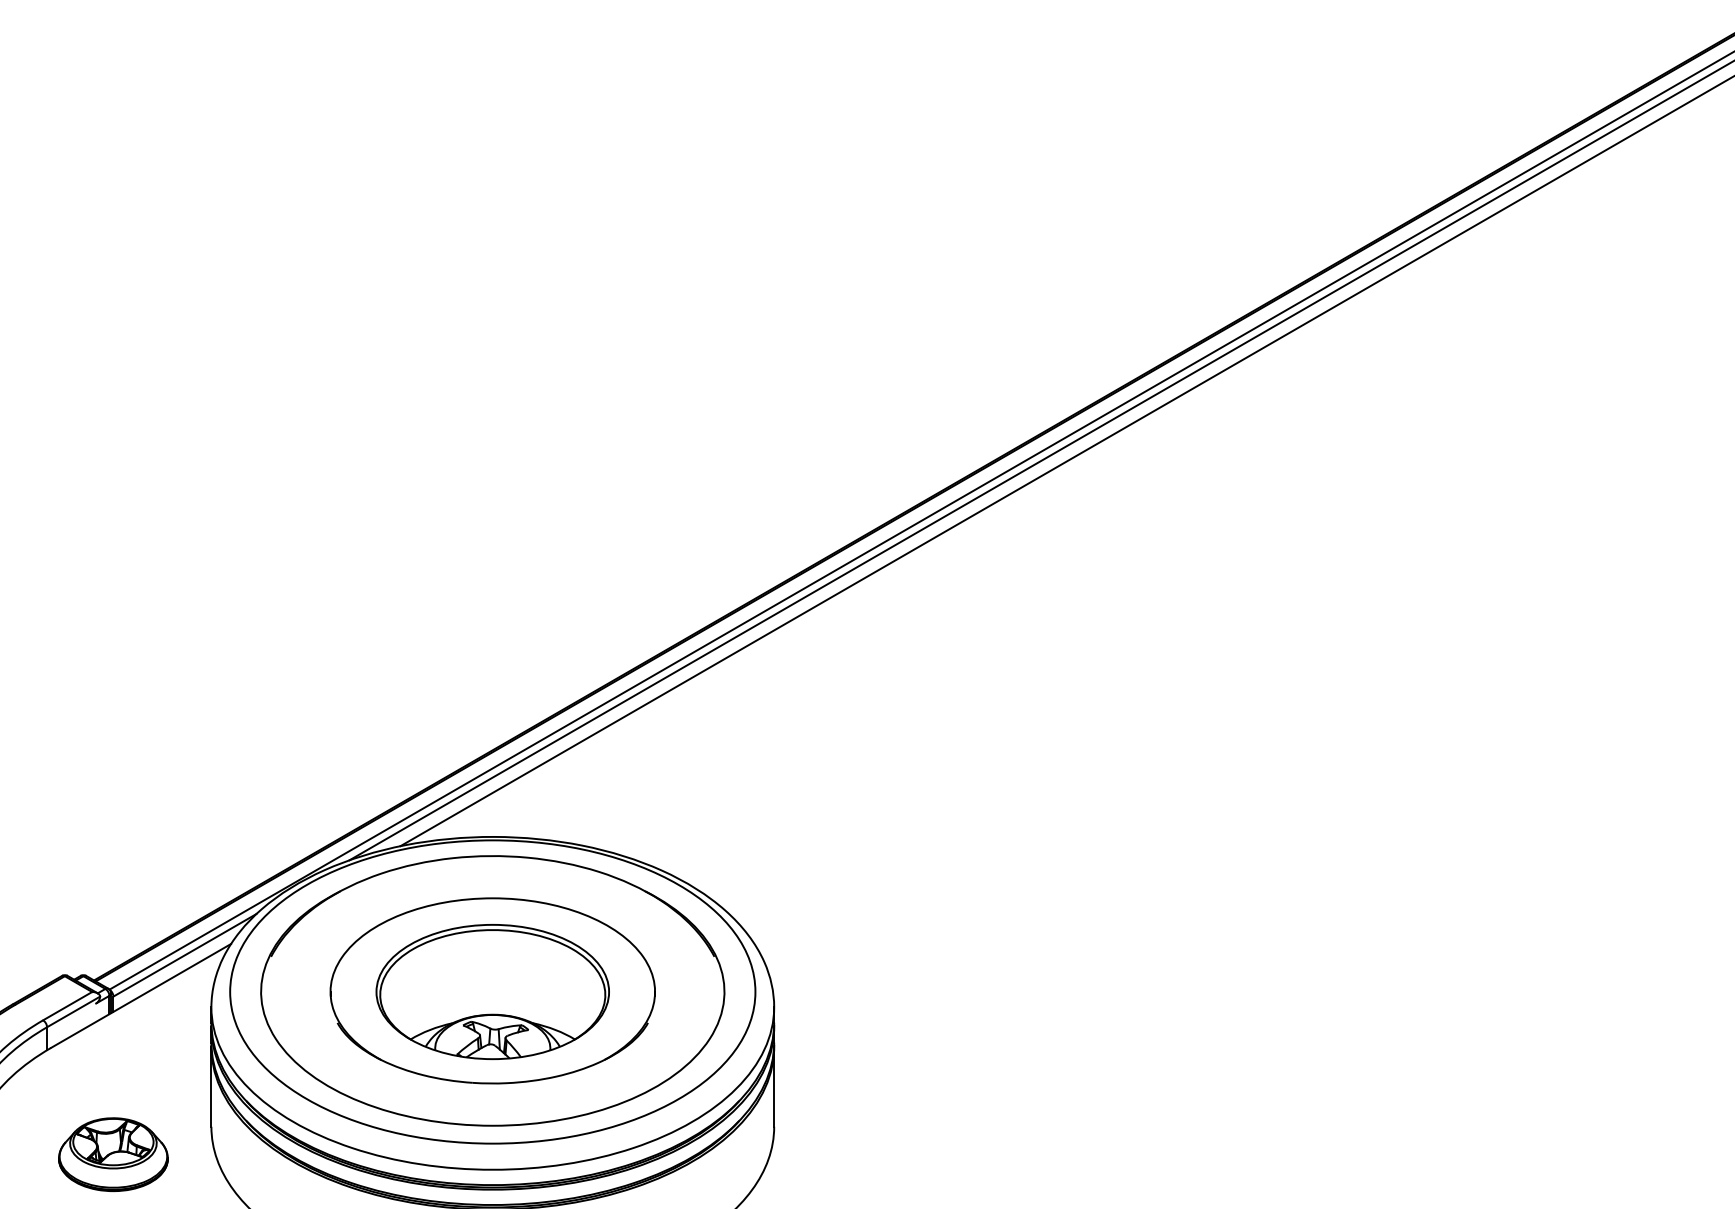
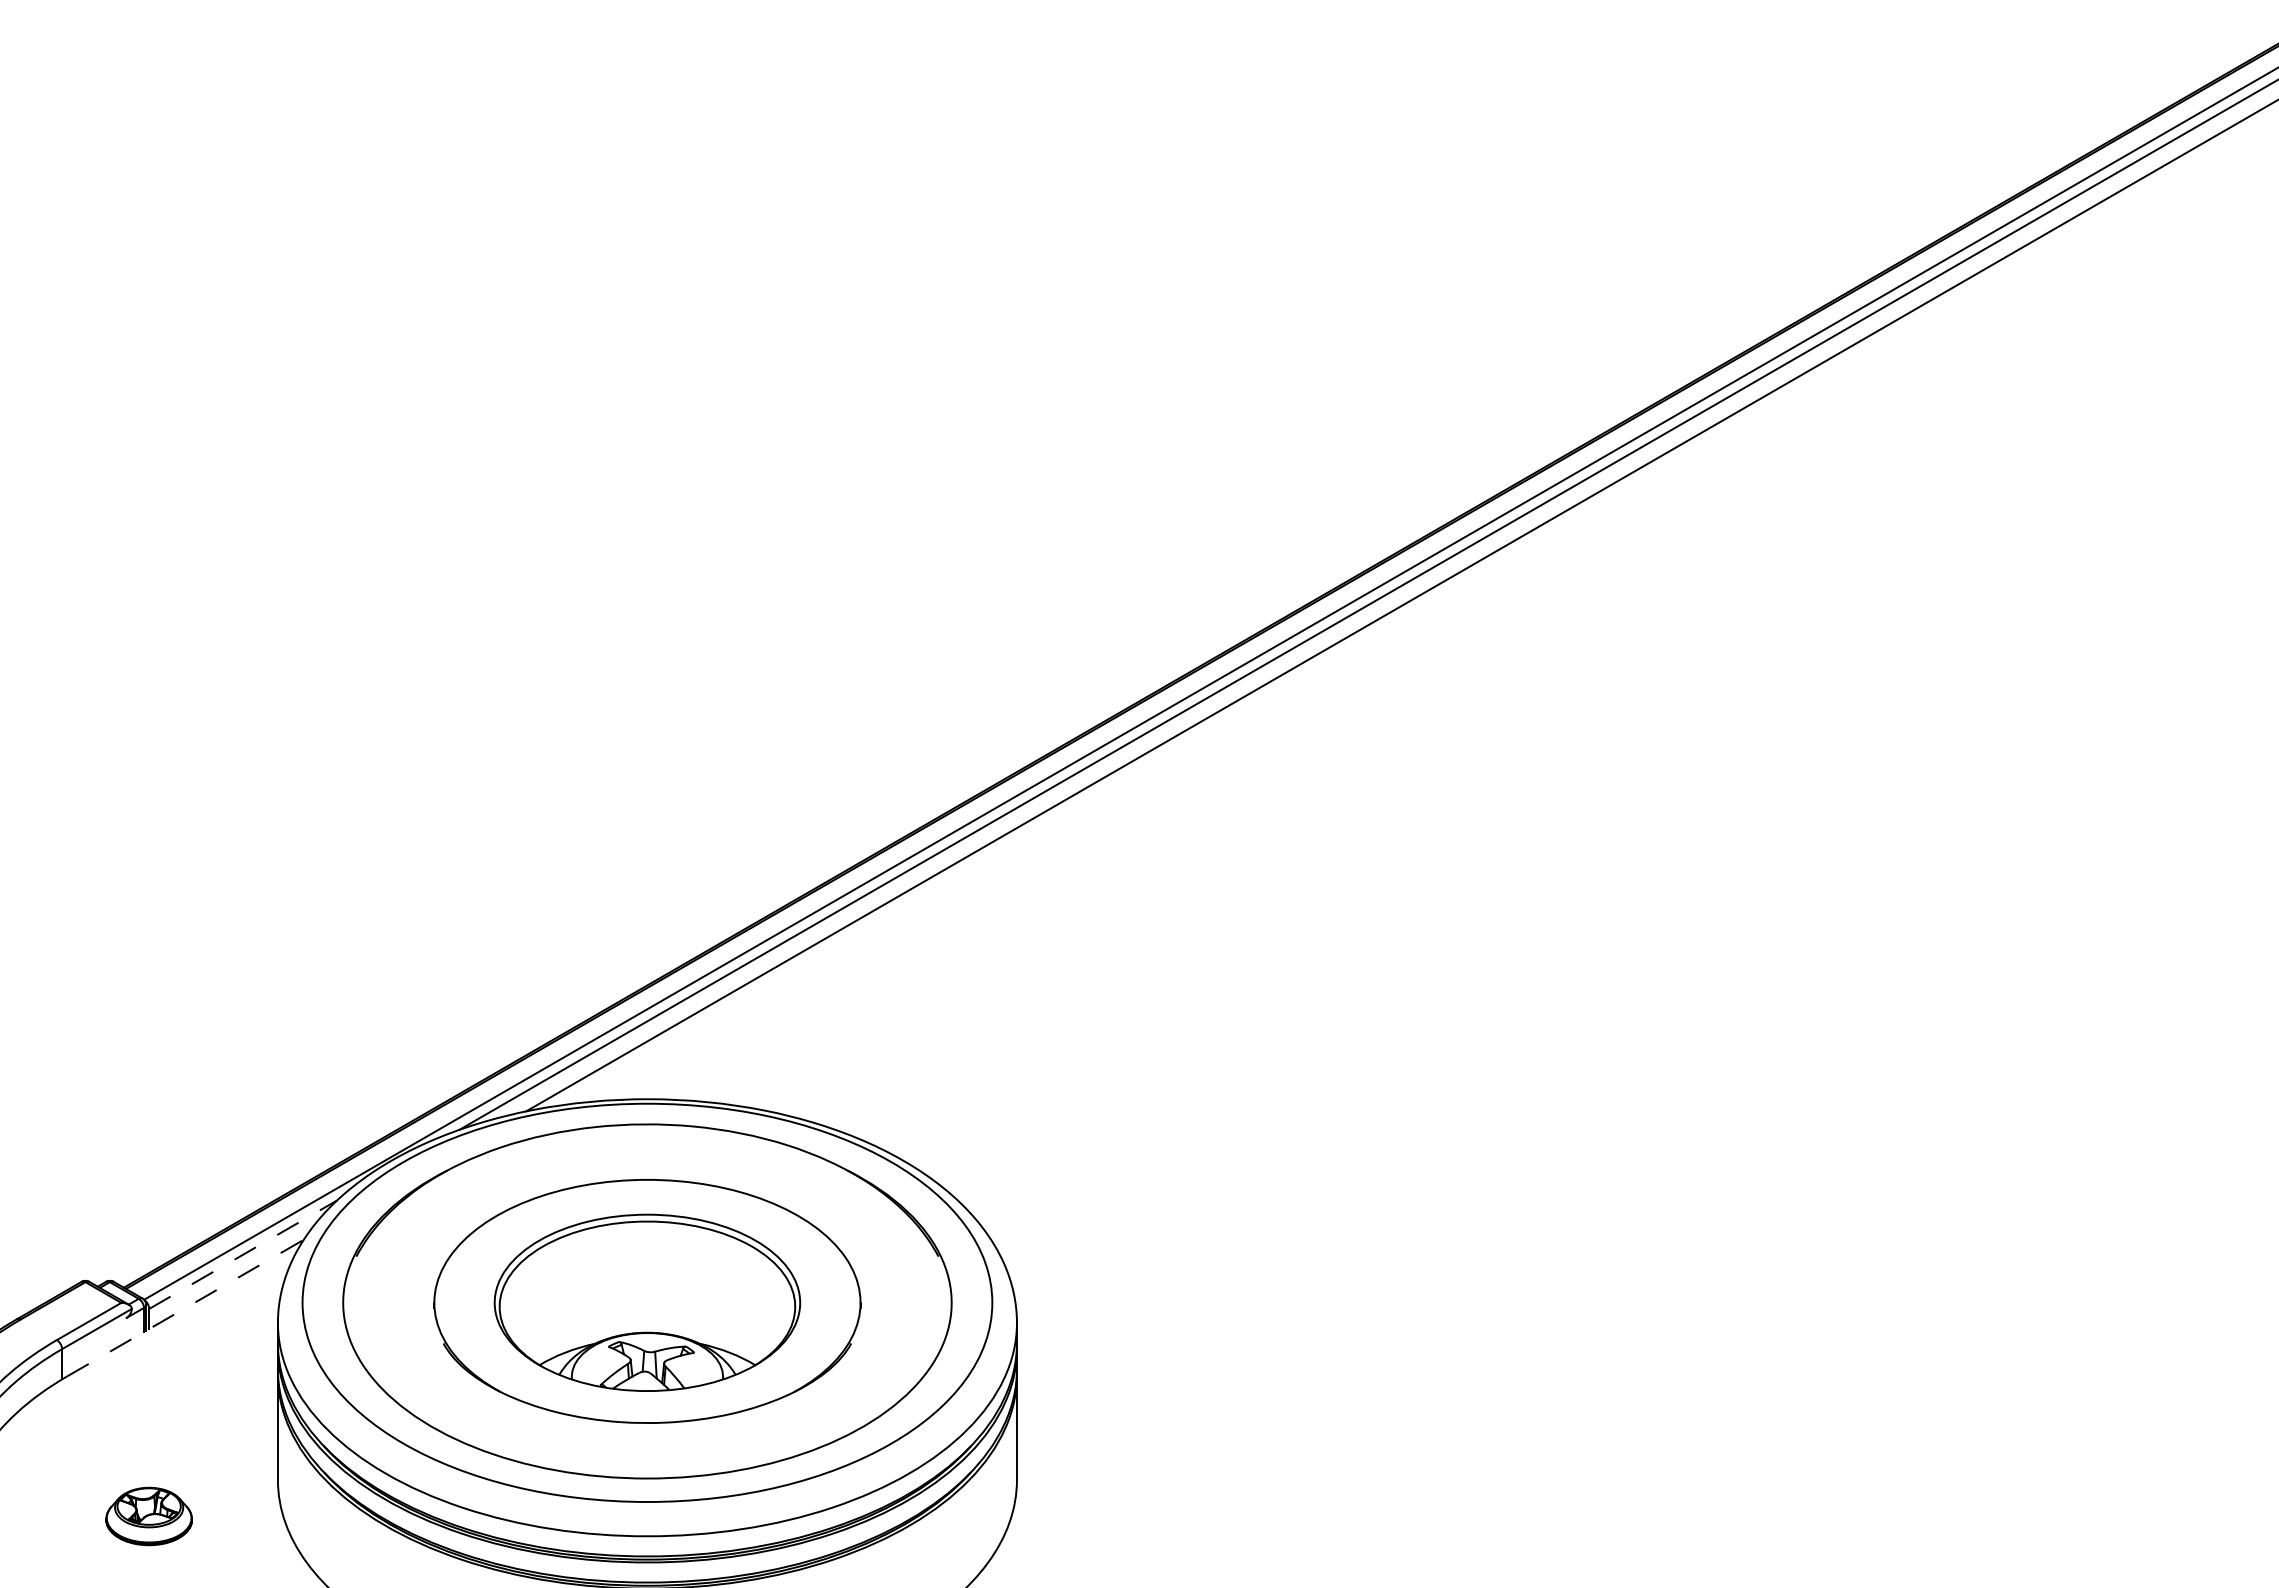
line: (185, 955) -> (243, 1254), solid -> dashed
line: (141, 995) -> (185, 1307), solid -> dashed
part: (112, 1154) -> (148, 1516), size x0.6

